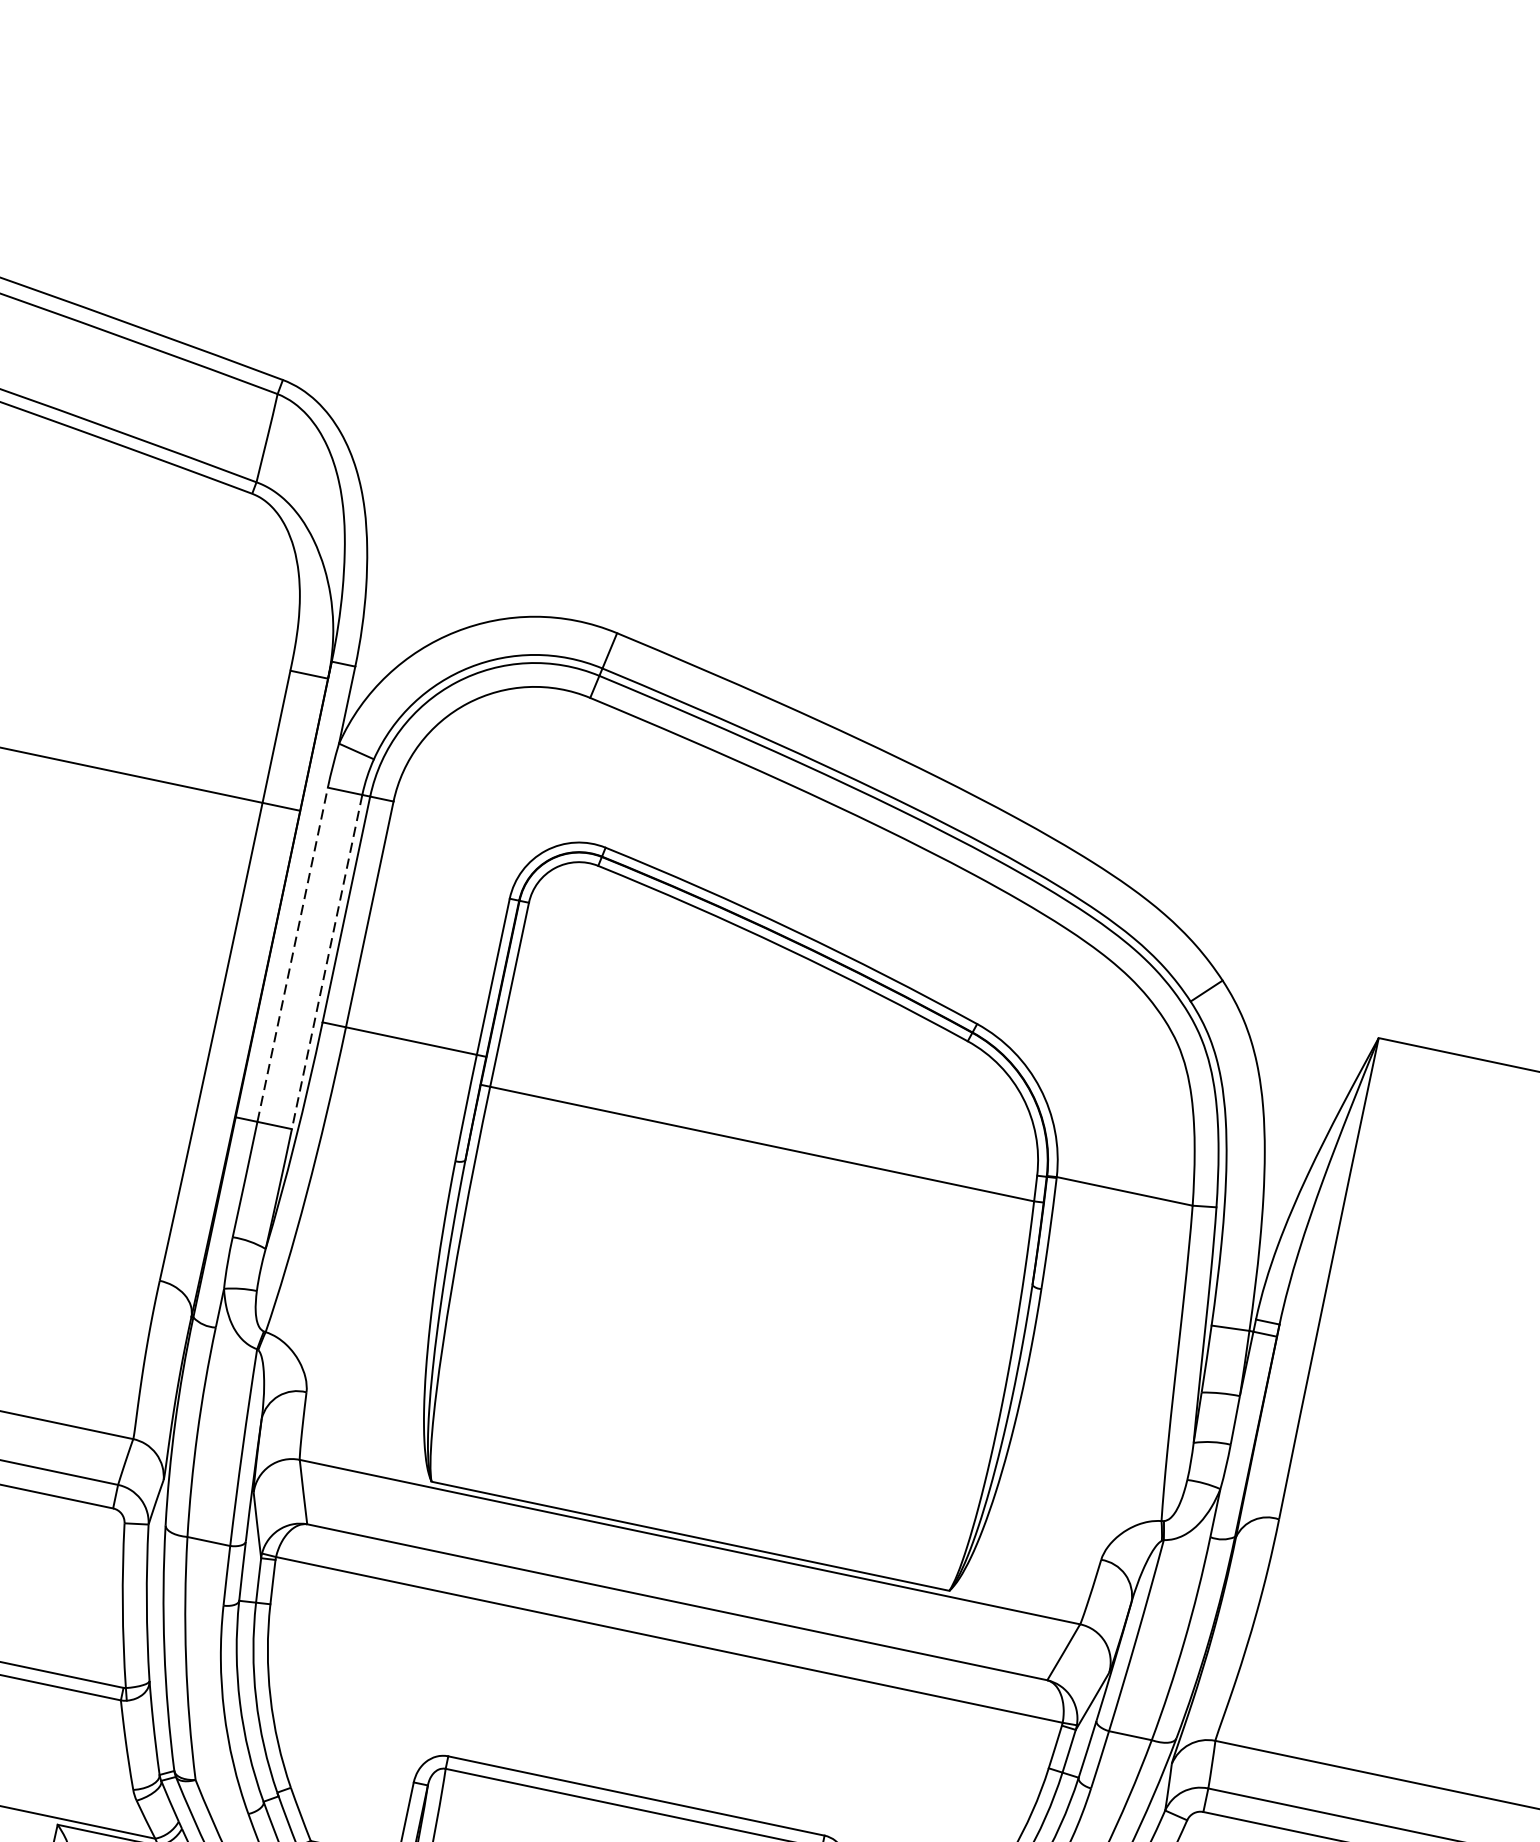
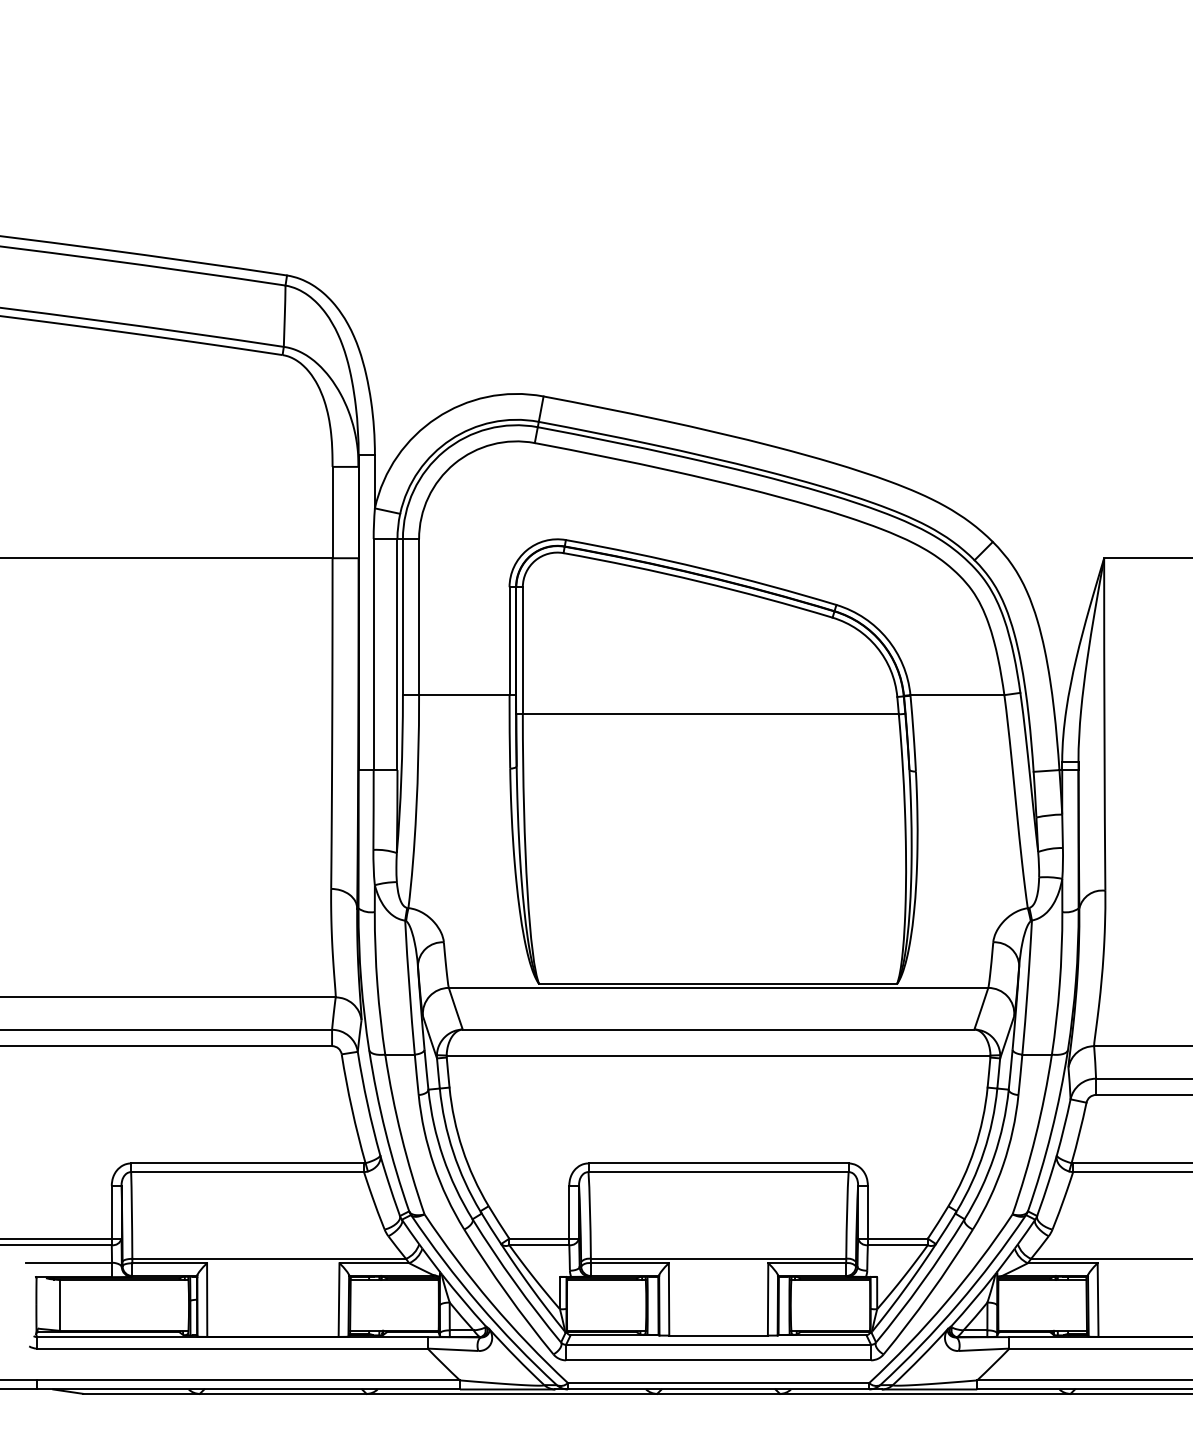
line: (292, 954) -> (373, 654), dashed -> solid
line: (327, 961) -> (397, 654), dashed -> solid

